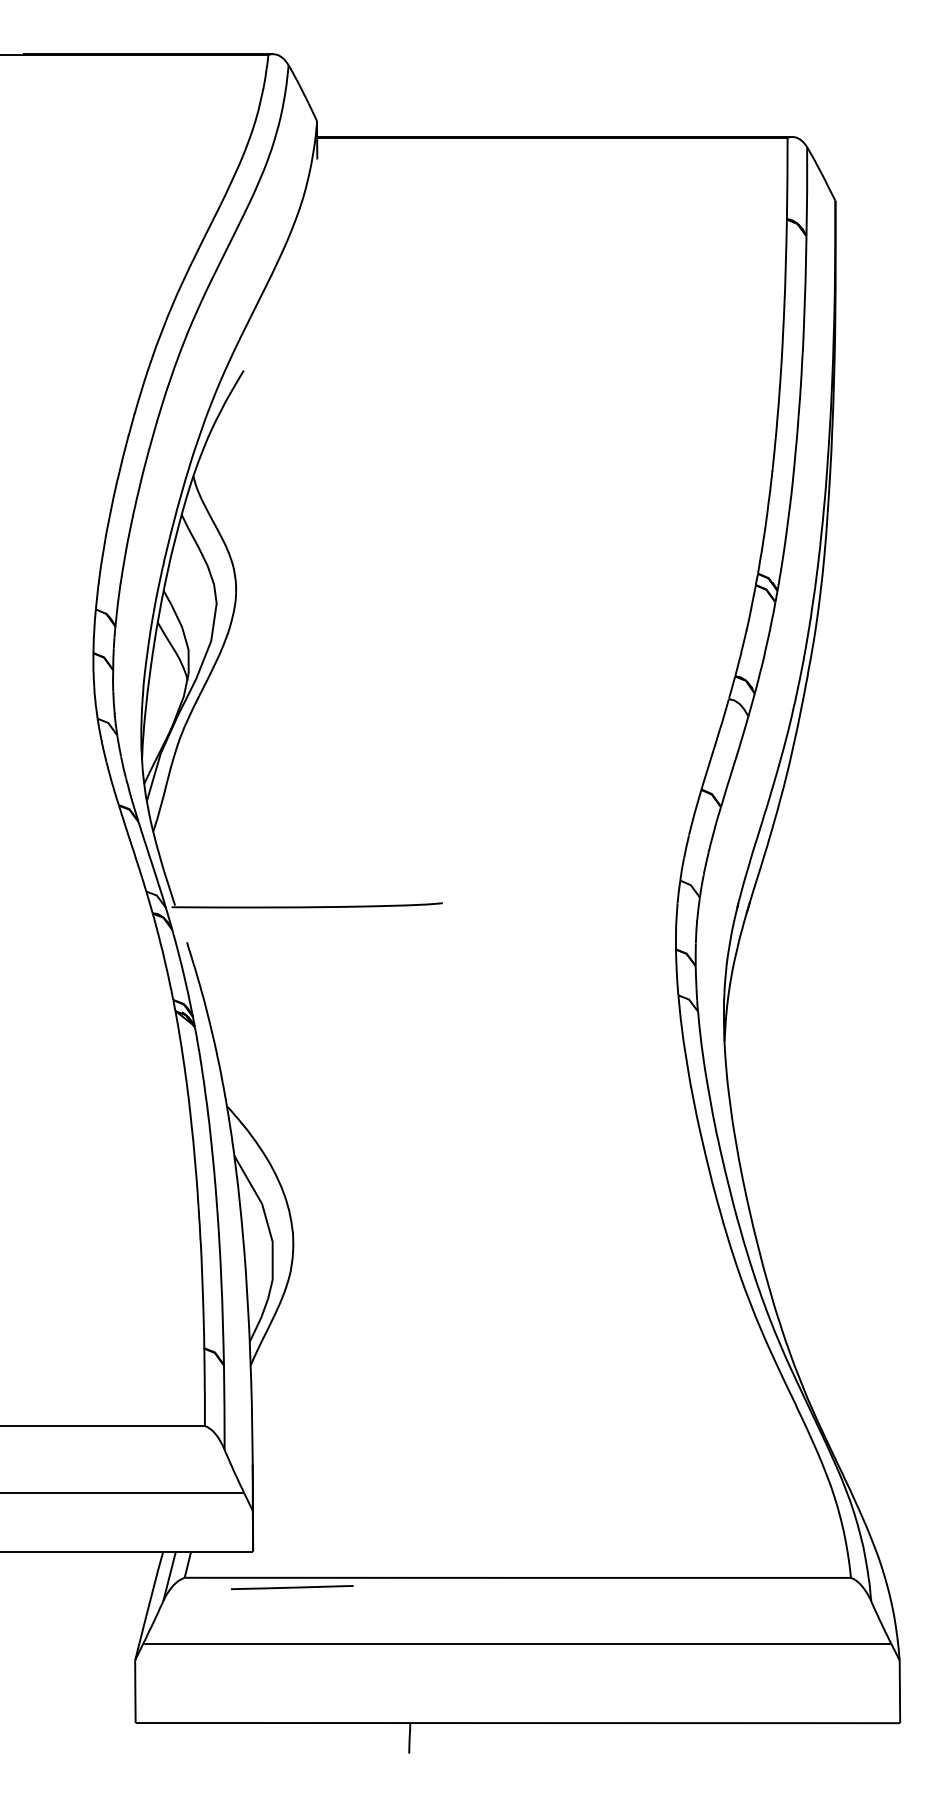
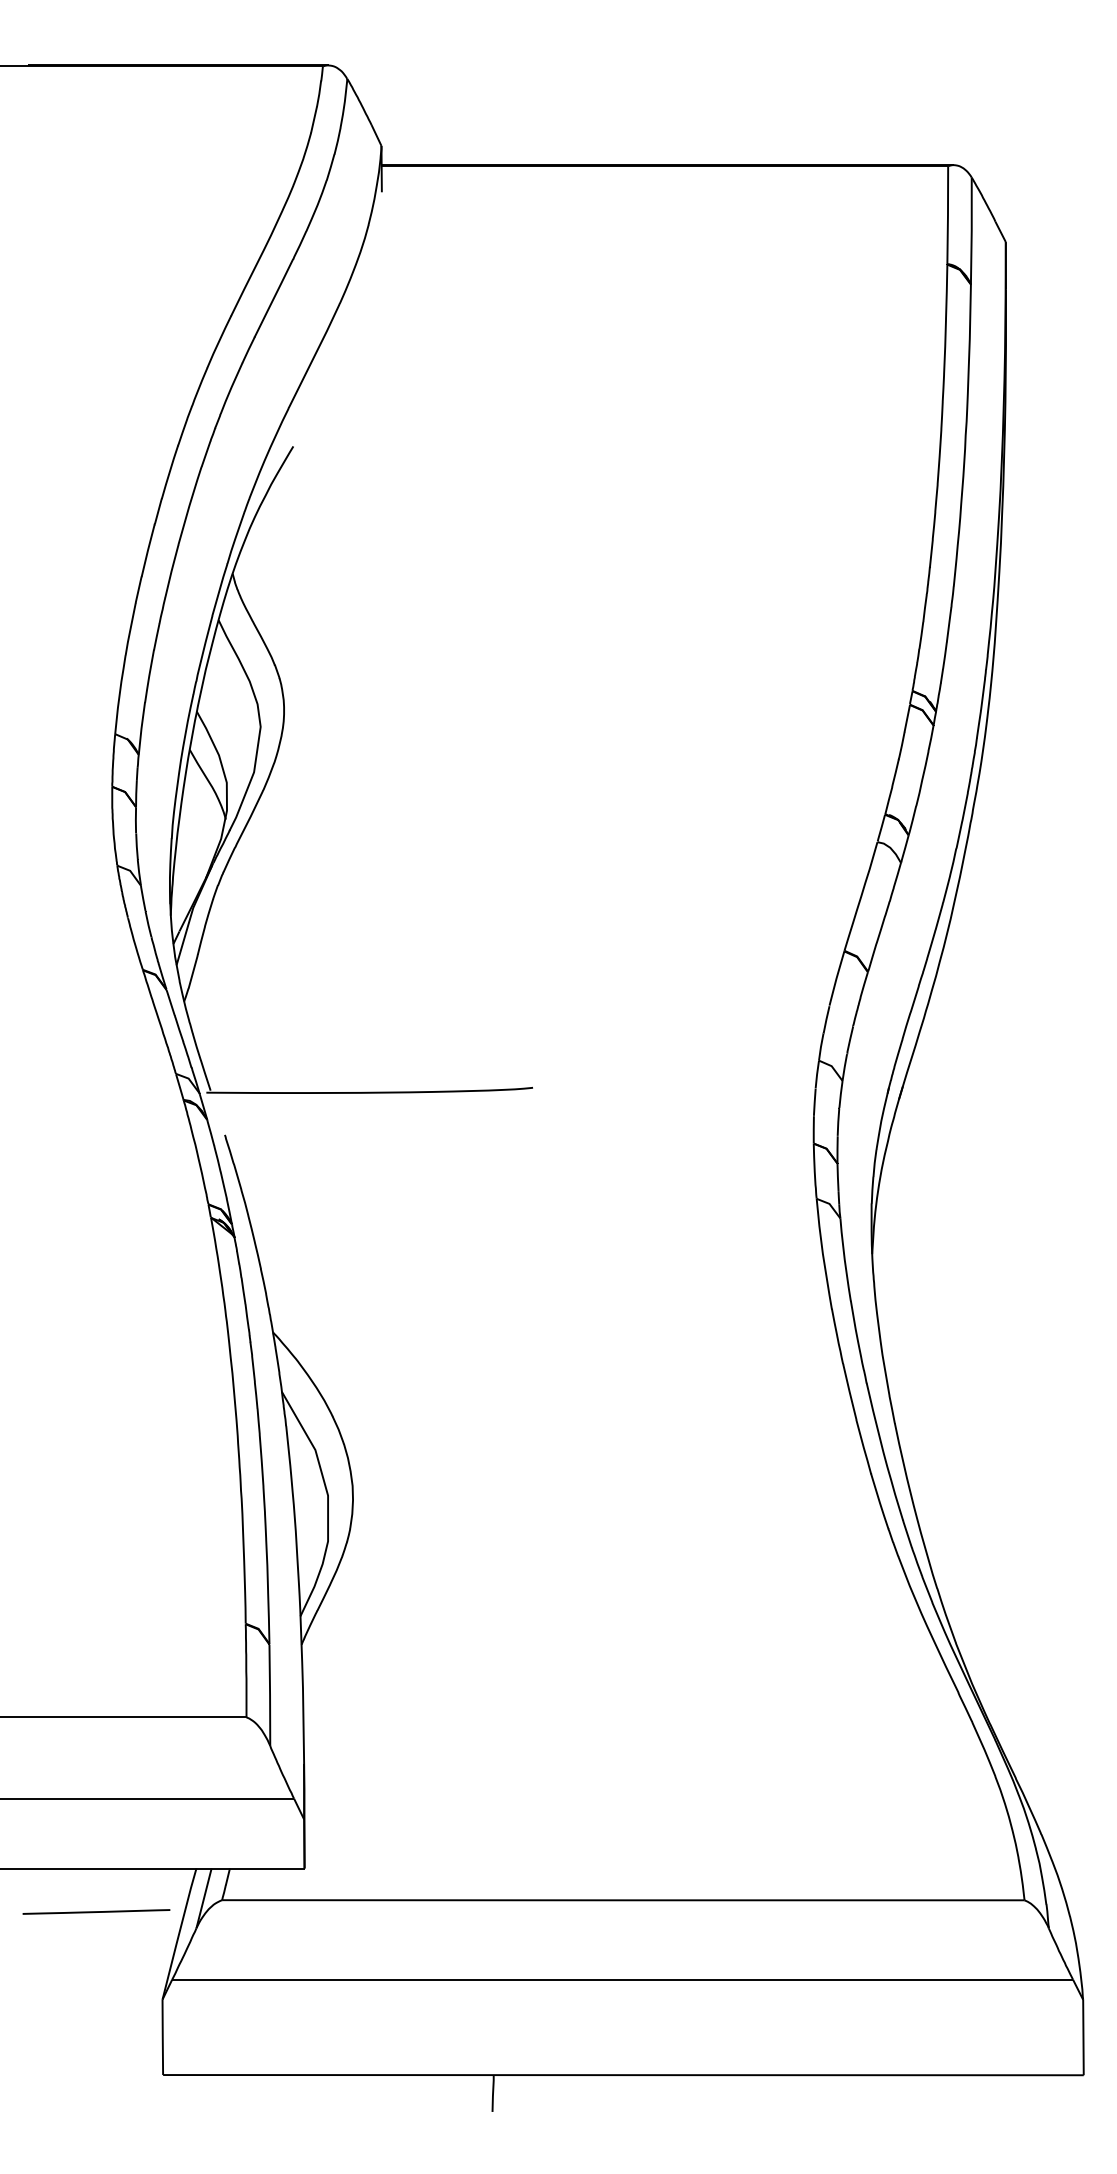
line: (292, 1587) -> (96, 1911), moved

